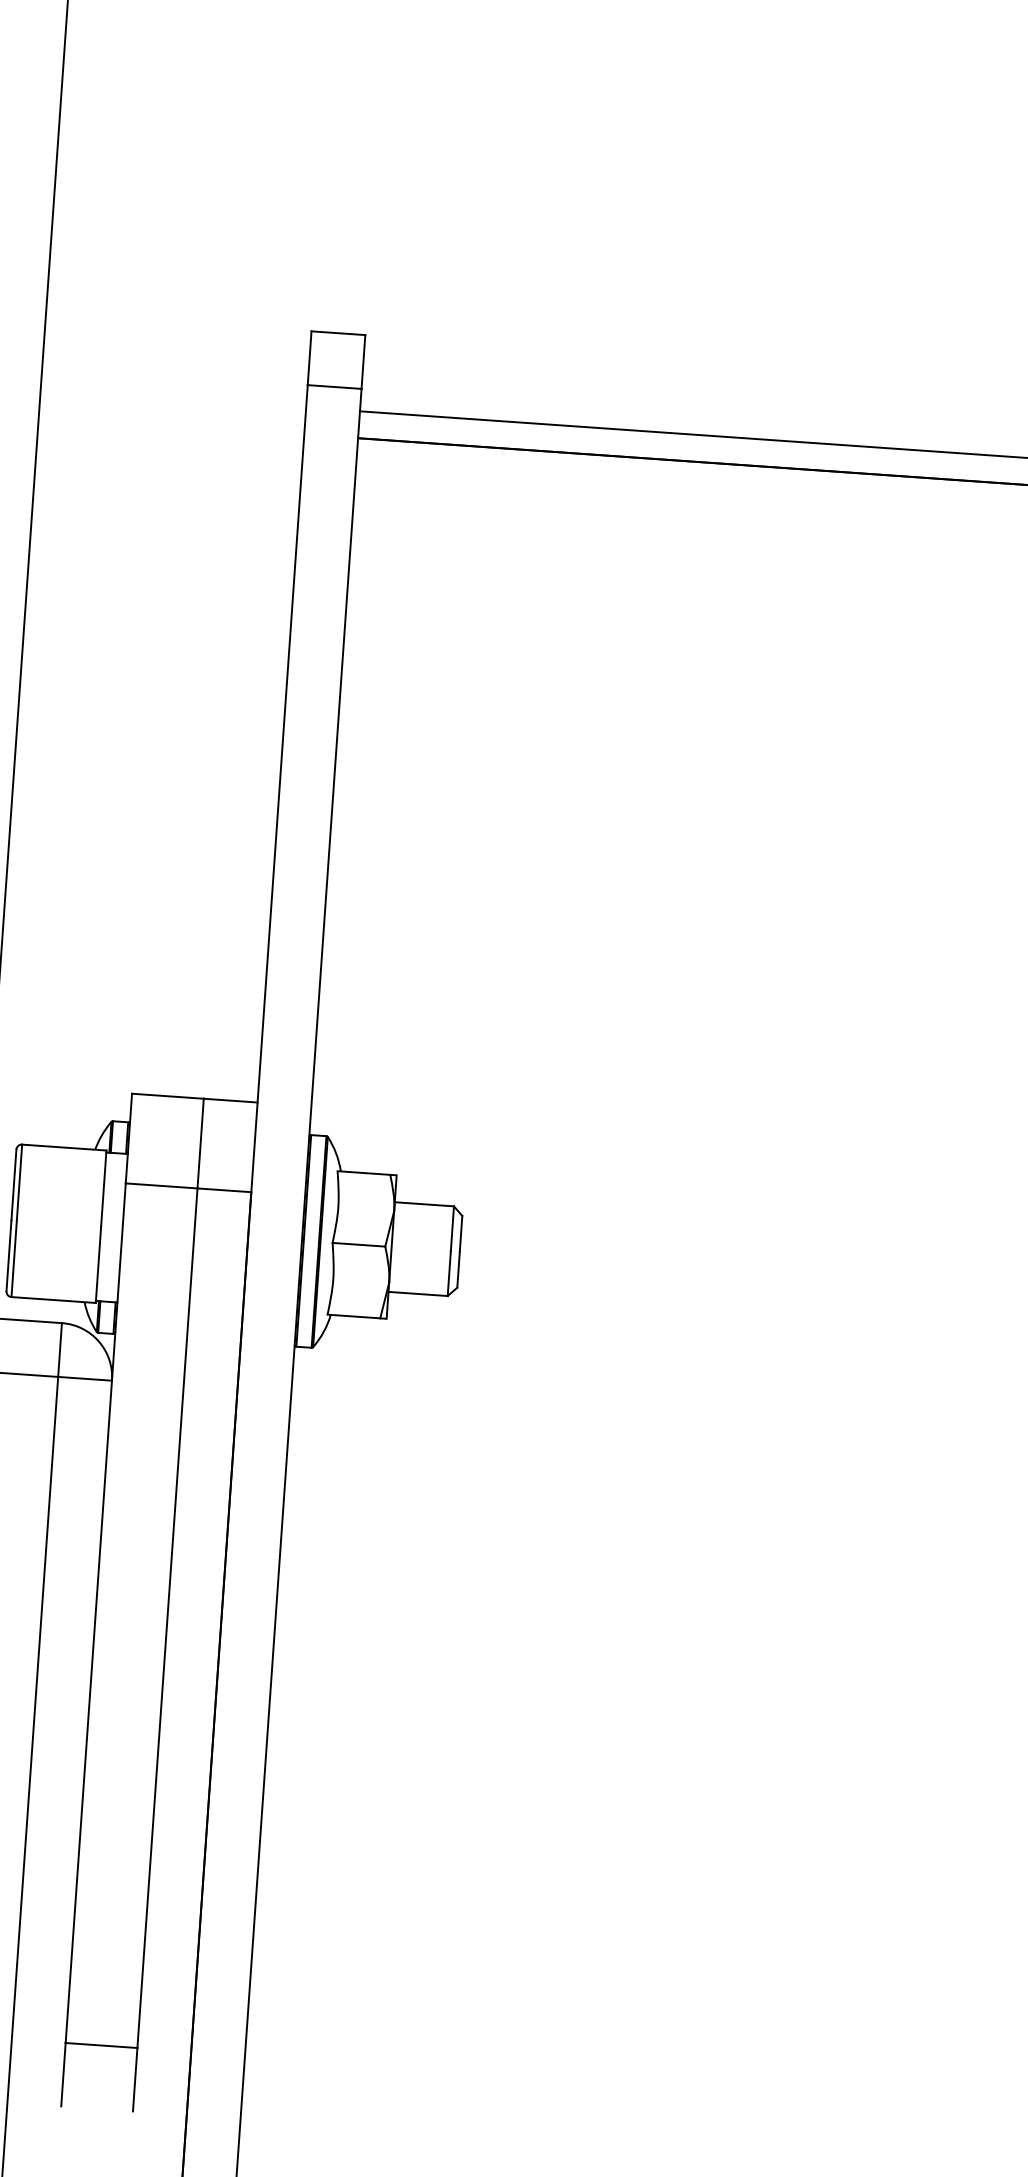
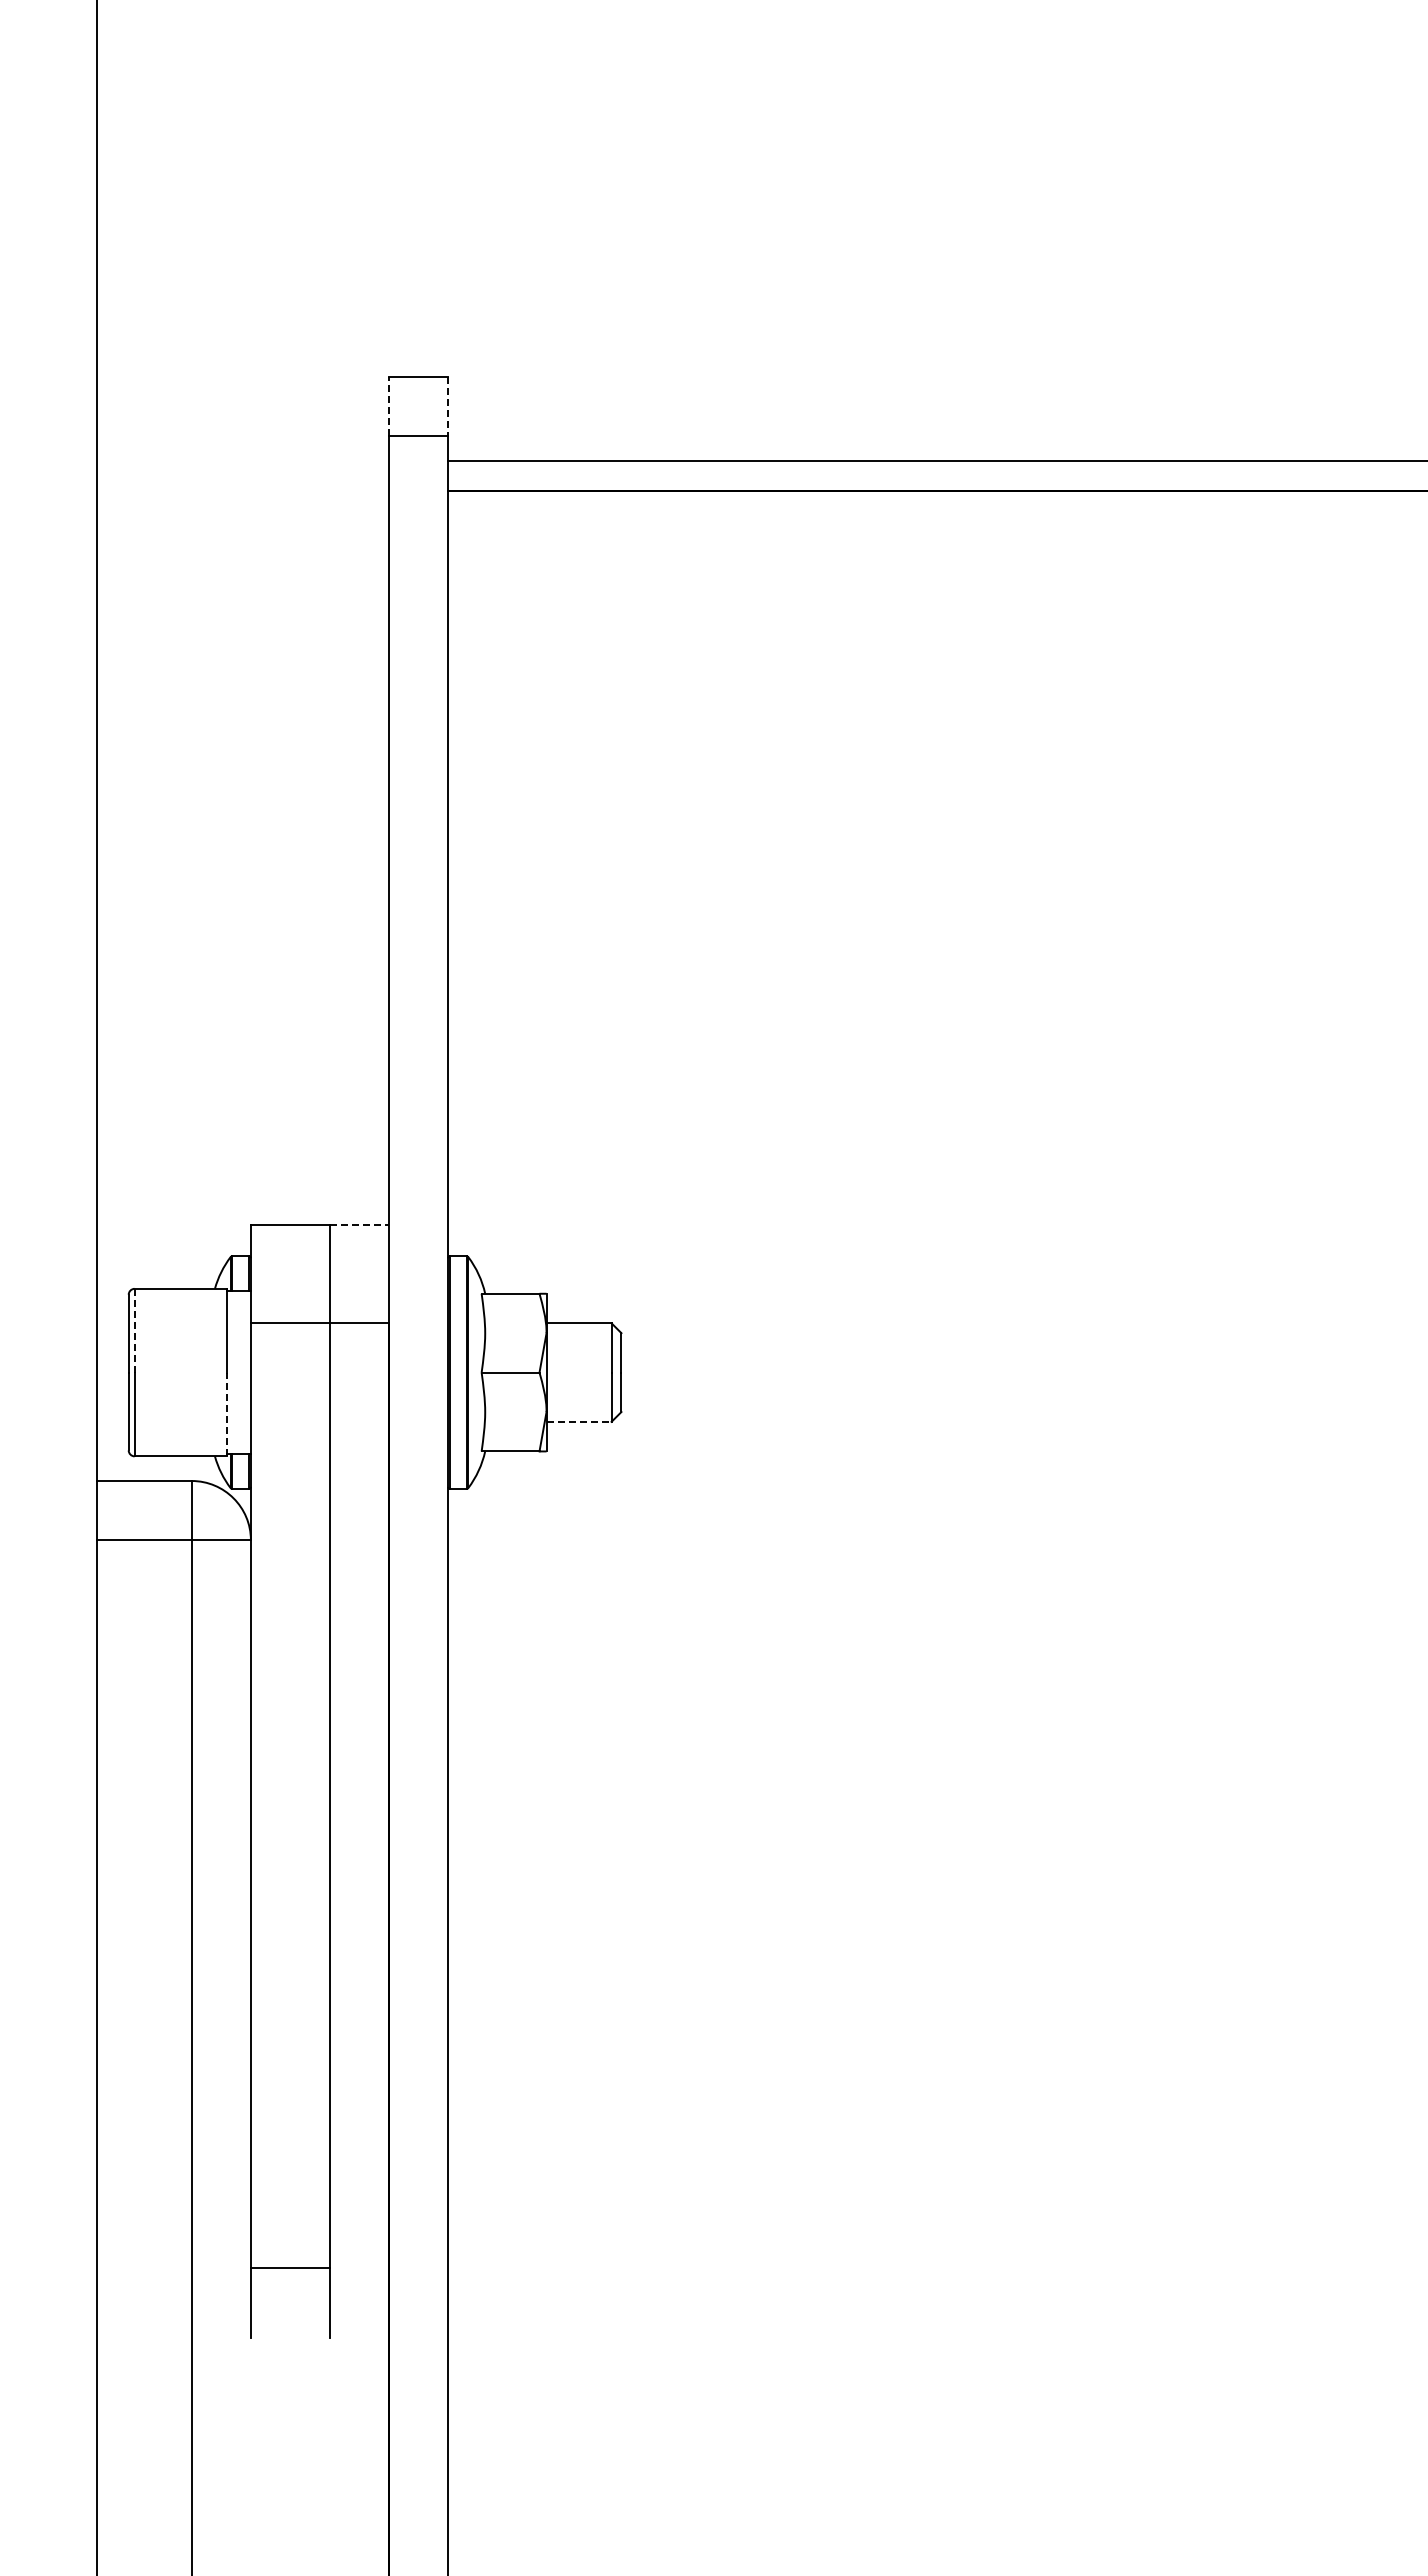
line: (309, 357) -> (388, 406), solid -> dashed
line: (363, 361) -> (448, 406), solid -> dashed
line: (230, 1100) -> (359, 1224), solid -> dashed
line: (19, 1182) -> (134, 1330), solid -> dashed
line: (98, 1264) -> (227, 1414), solid -> dashed
line: (418, 1293) -> (579, 1421), solid -> dashed

